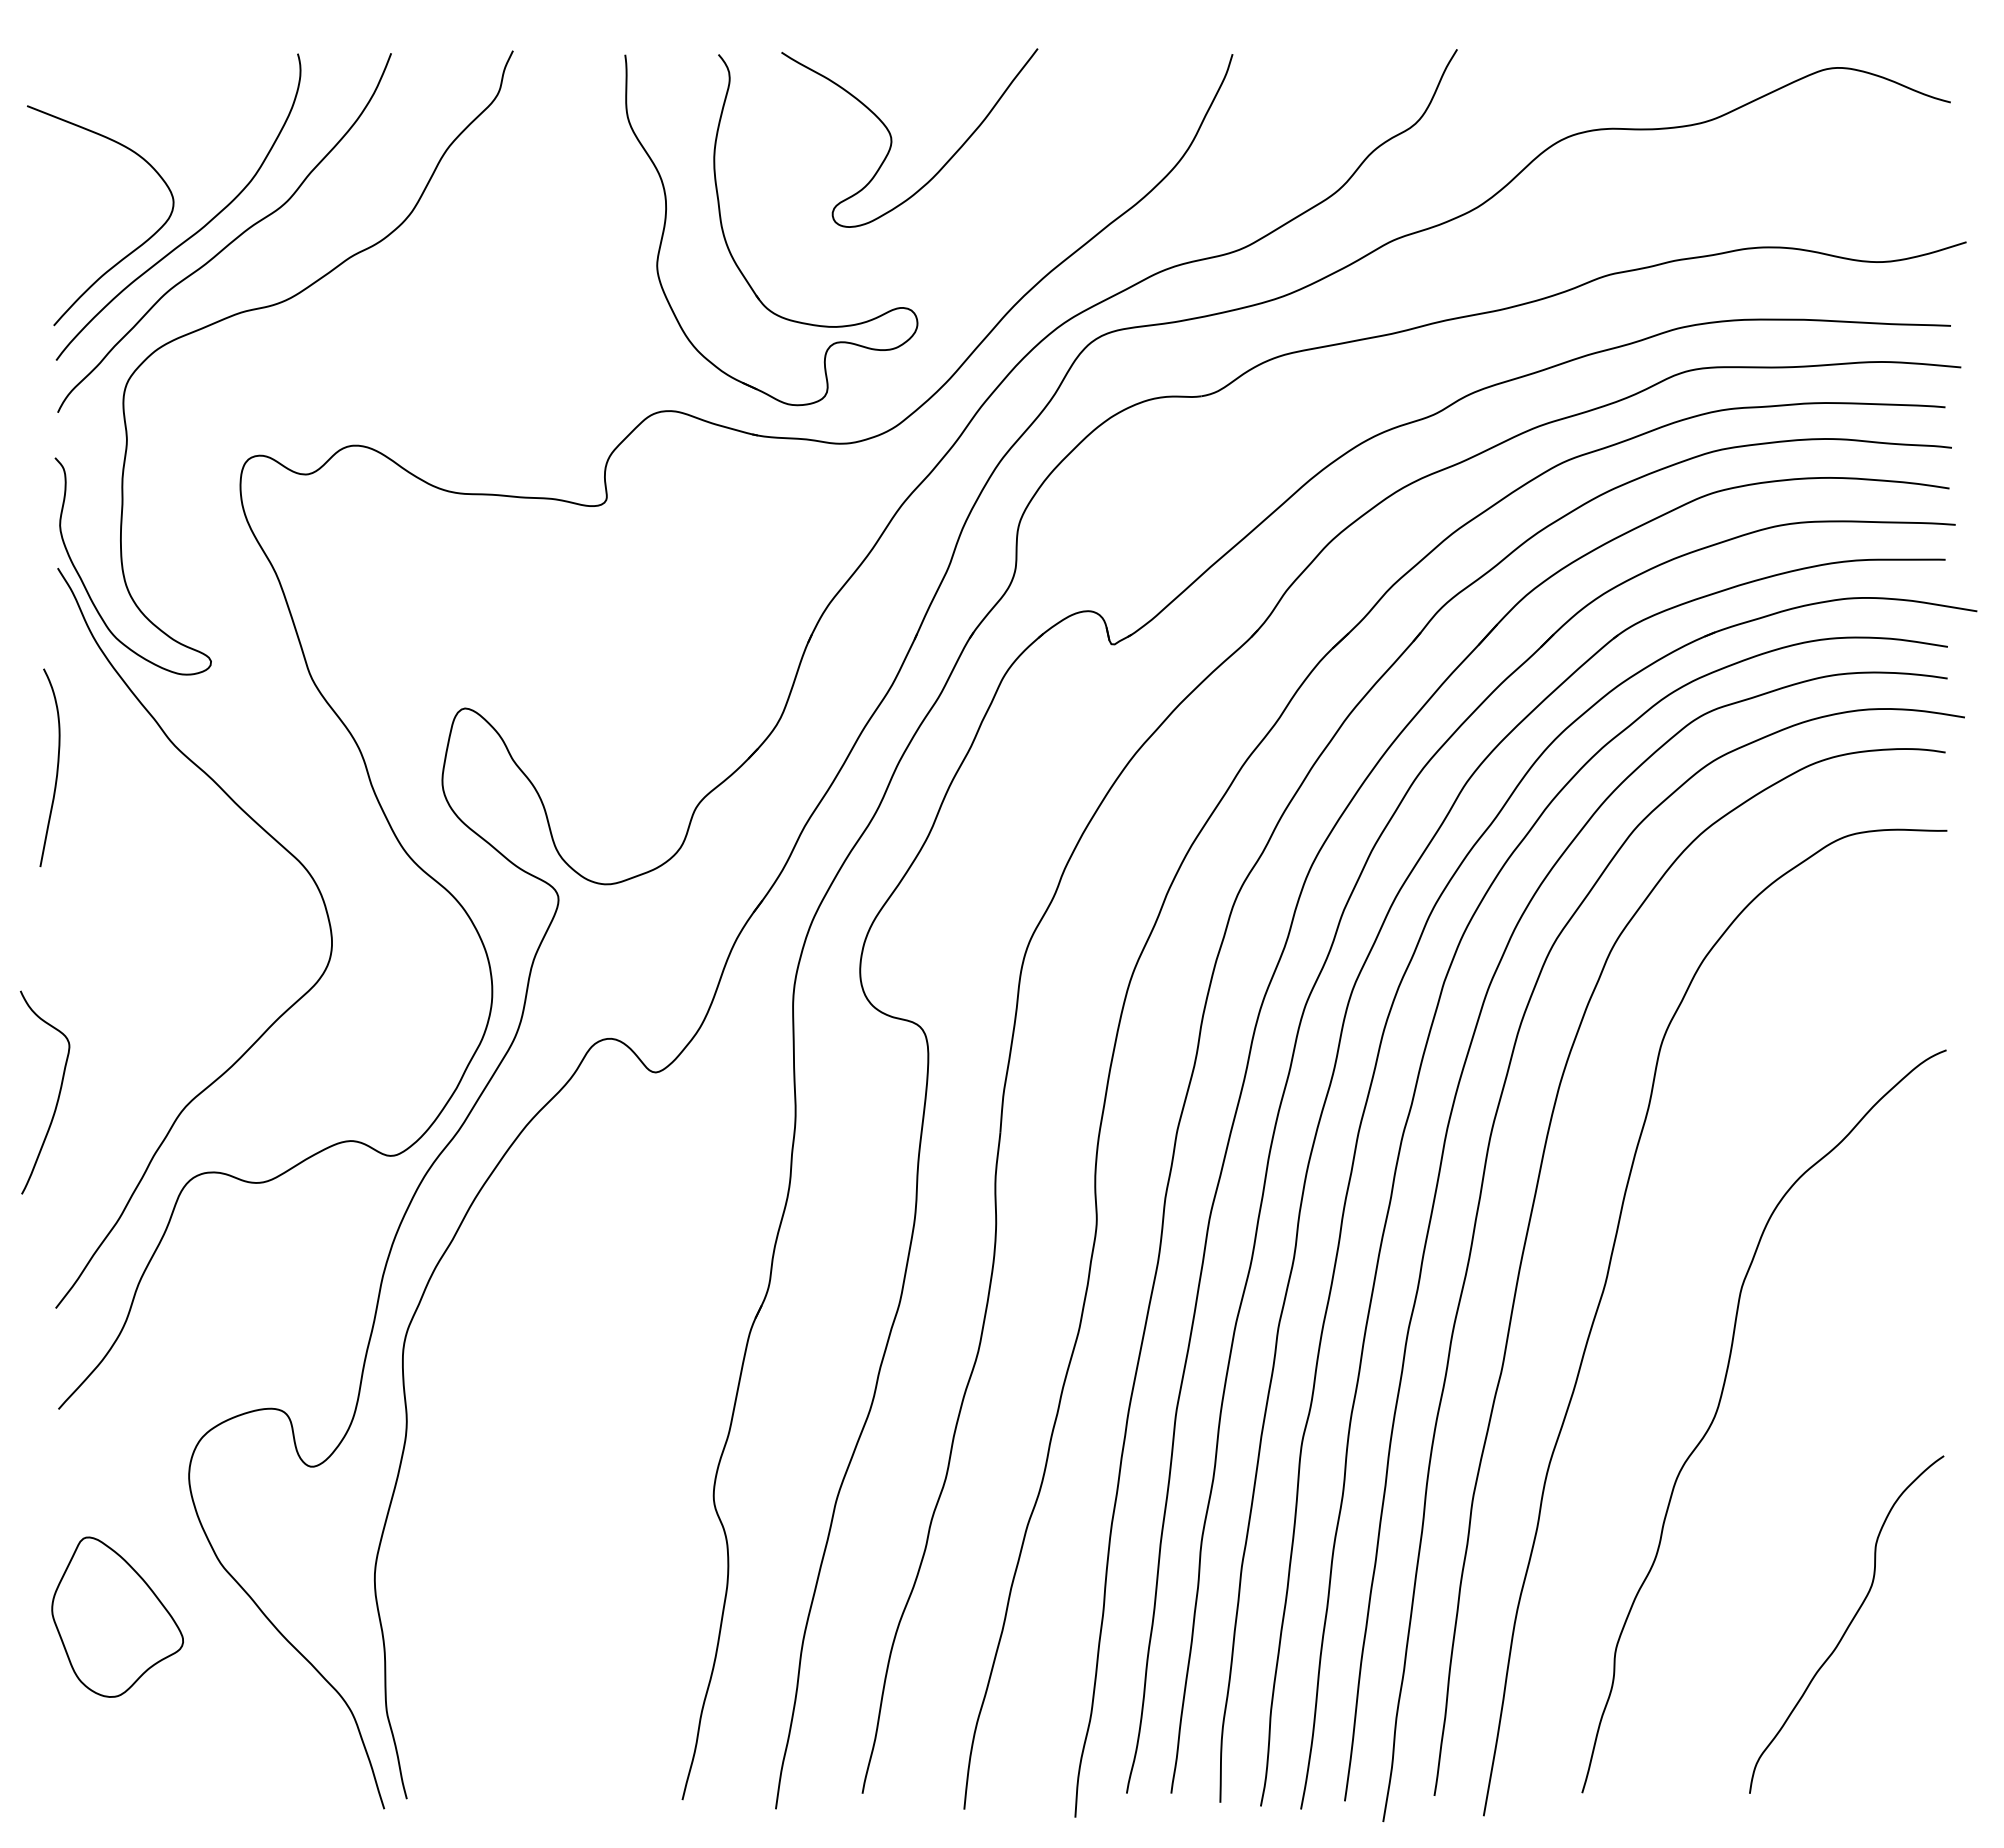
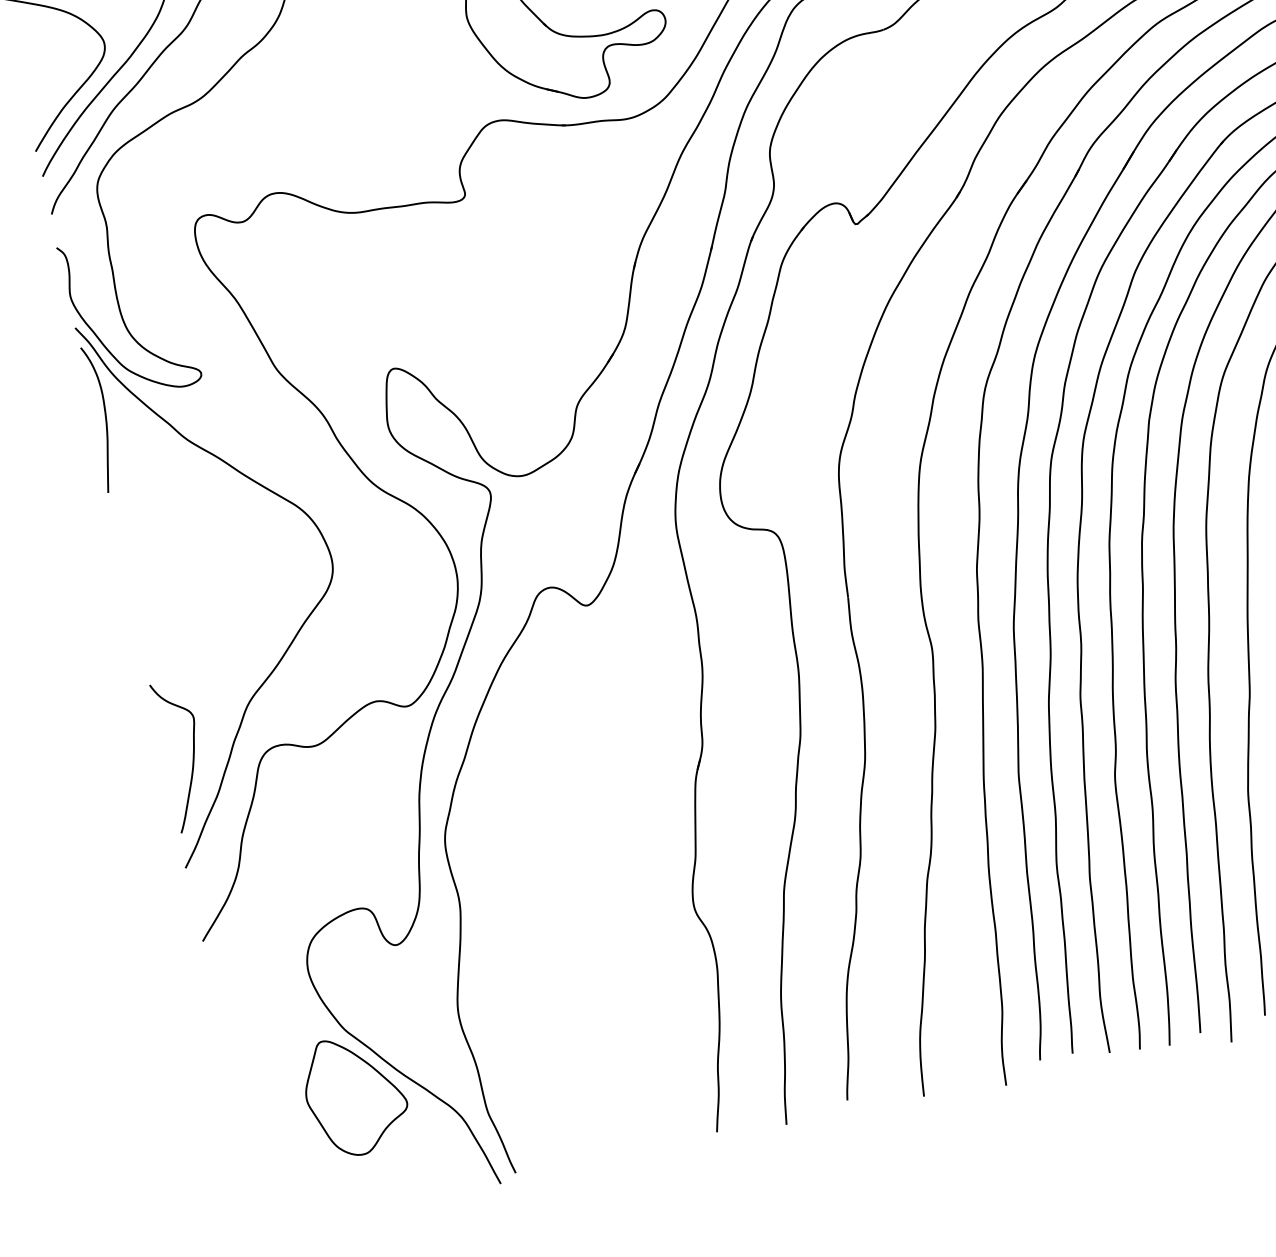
curve: (56, 768) -> (105, 418), moved
curve: (57, 1097) -> (192, 757), moved
part: (117, 1616) -> (355, 1094), moved

